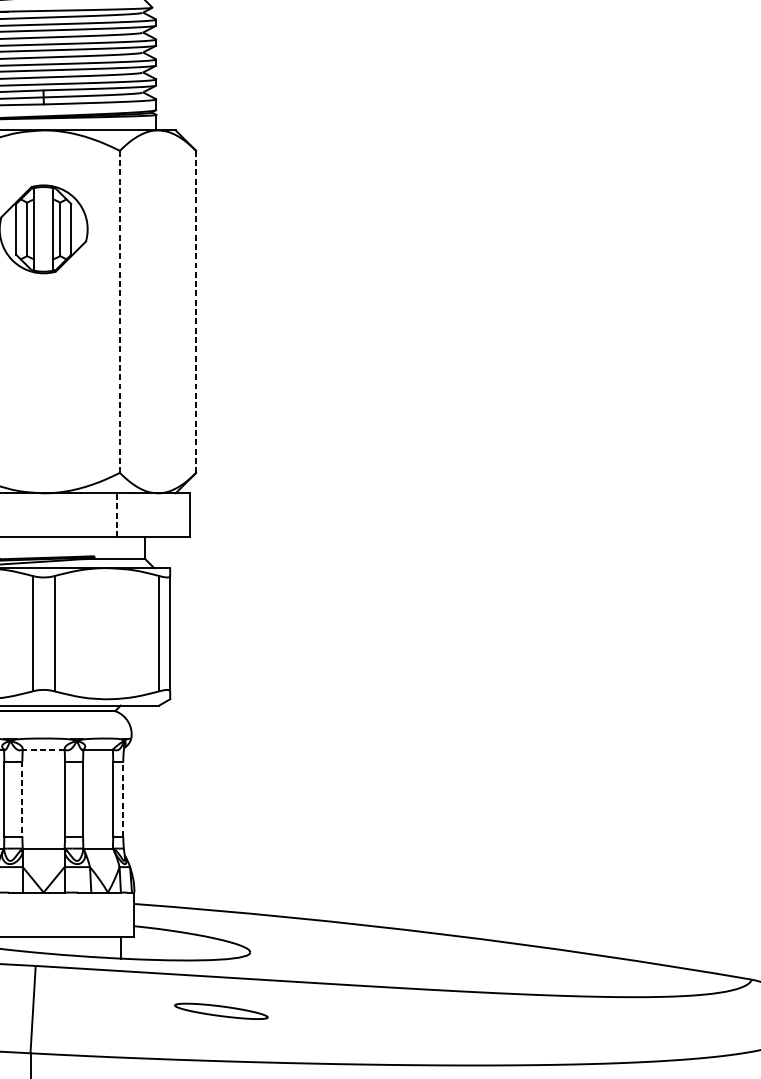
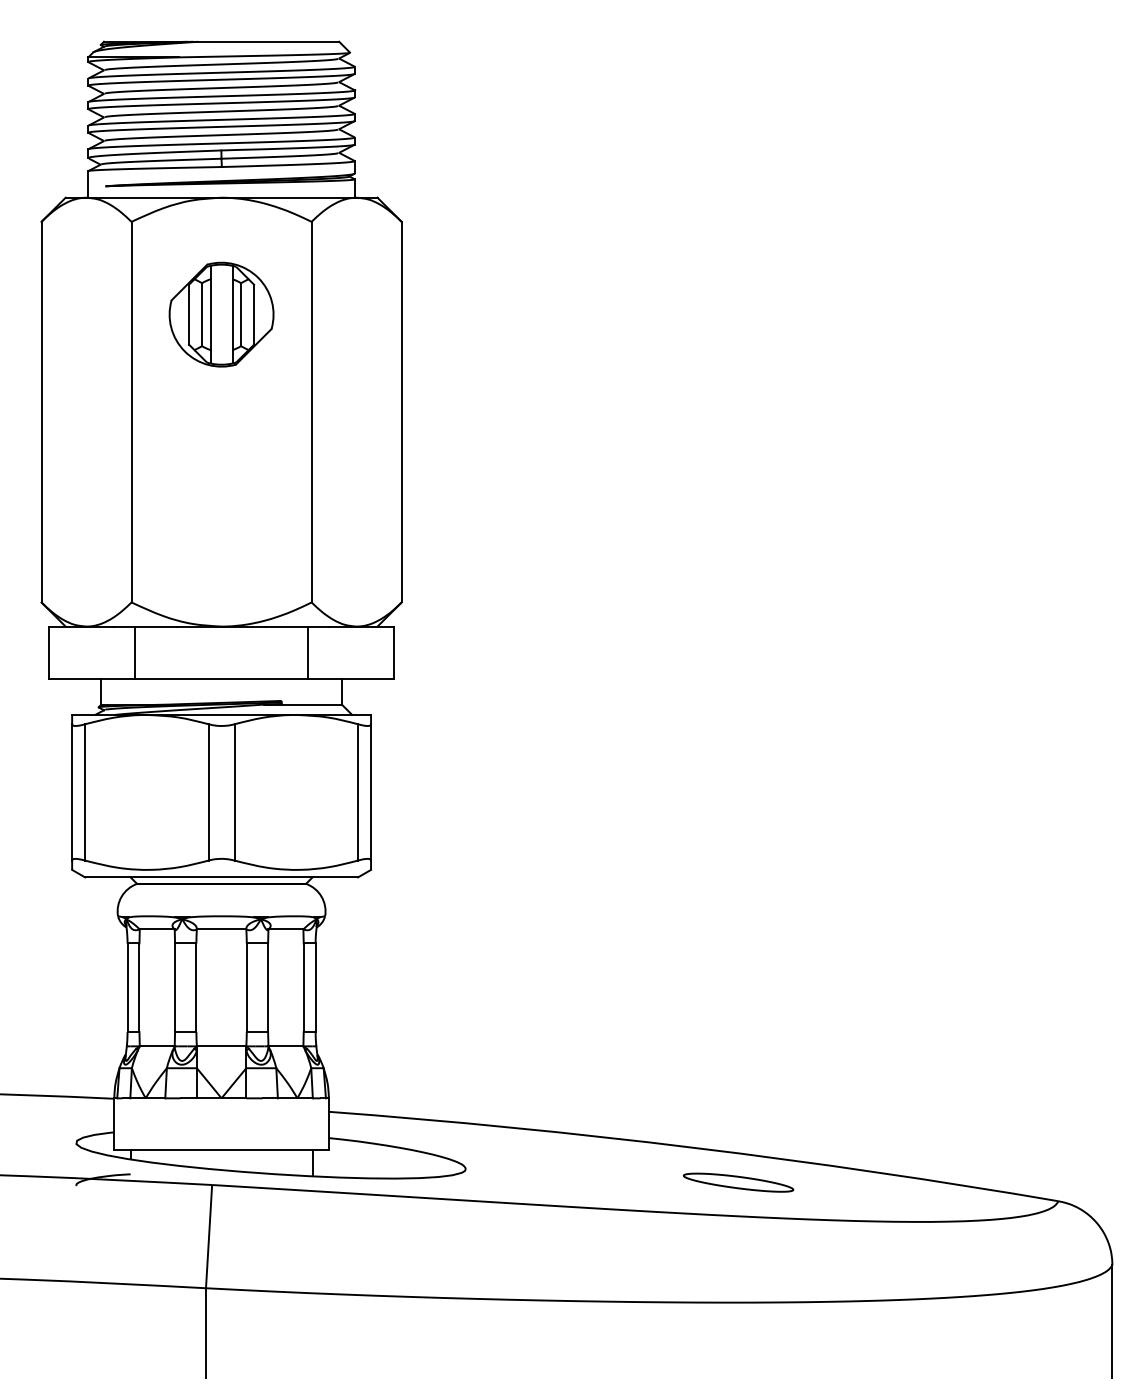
line: (119, 312) -> (311, 412), dashed -> solid
line: (195, 312) -> (401, 412), dashed -> solid
line: (116, 515) -> (307, 652), dashed -> solid
line: (43, 749) -> (221, 929), dashed -> solid
line: (123, 798) -> (315, 987), dashed -> solid
line: (22, 799) -> (196, 988), dashed -> solid
part: (221, 1011) -> (738, 1182), moved

